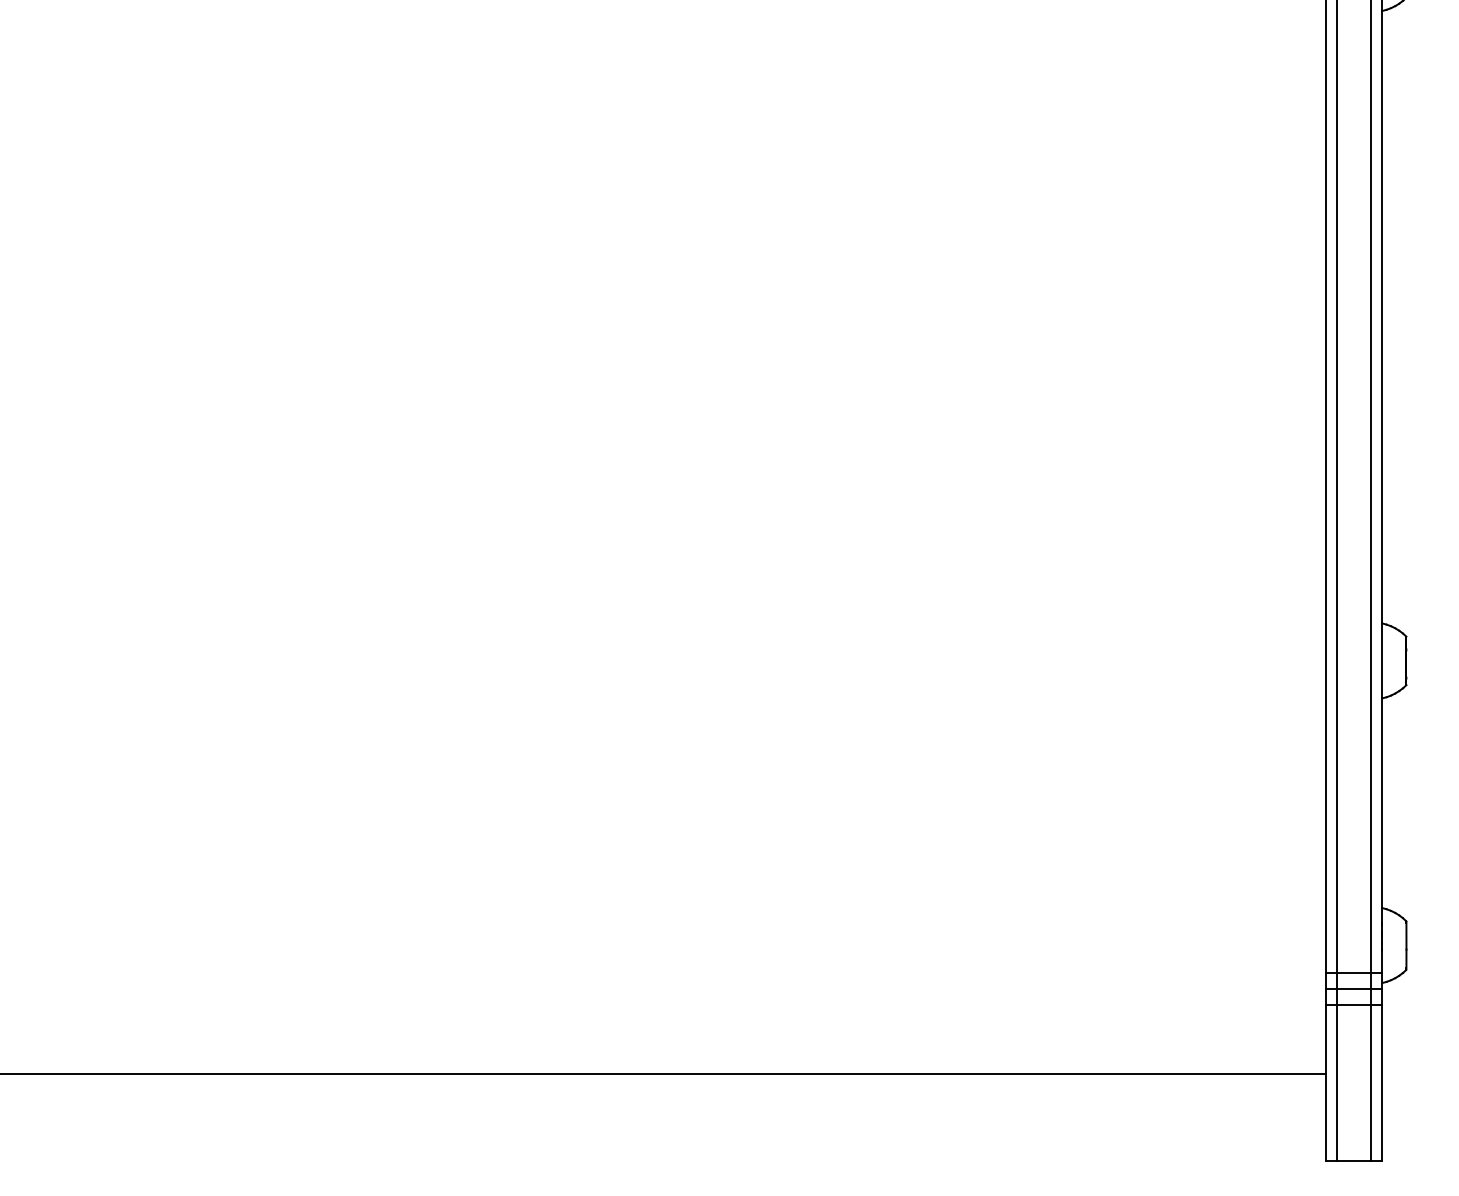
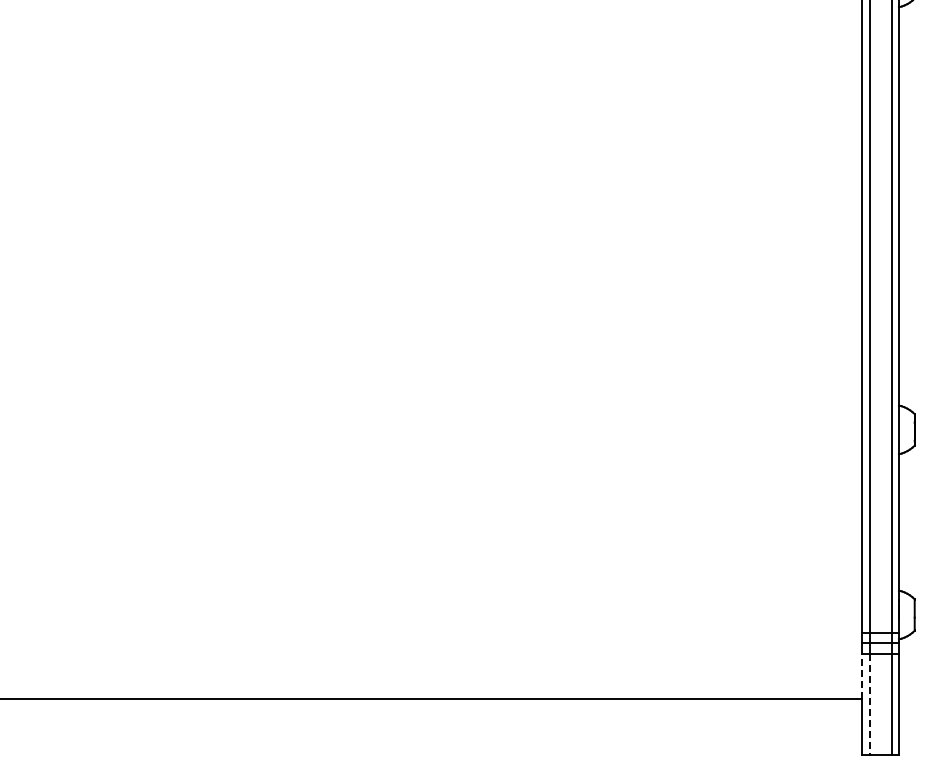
line: (1326, 1040) -> (862, 676), solid -> dashed
line: (1336, 1083) -> (869, 704), solid -> dashed

